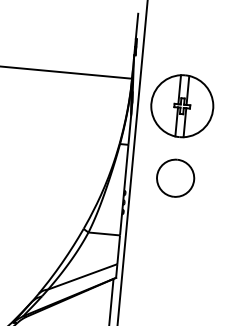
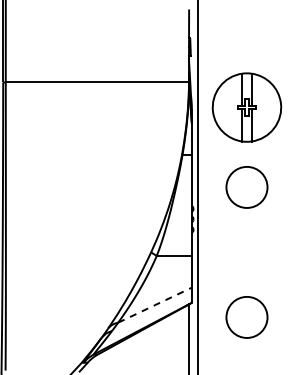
line: (82, 277) -> (154, 305), solid -> dashed
part: (164, 295) -> (246, 317), added

